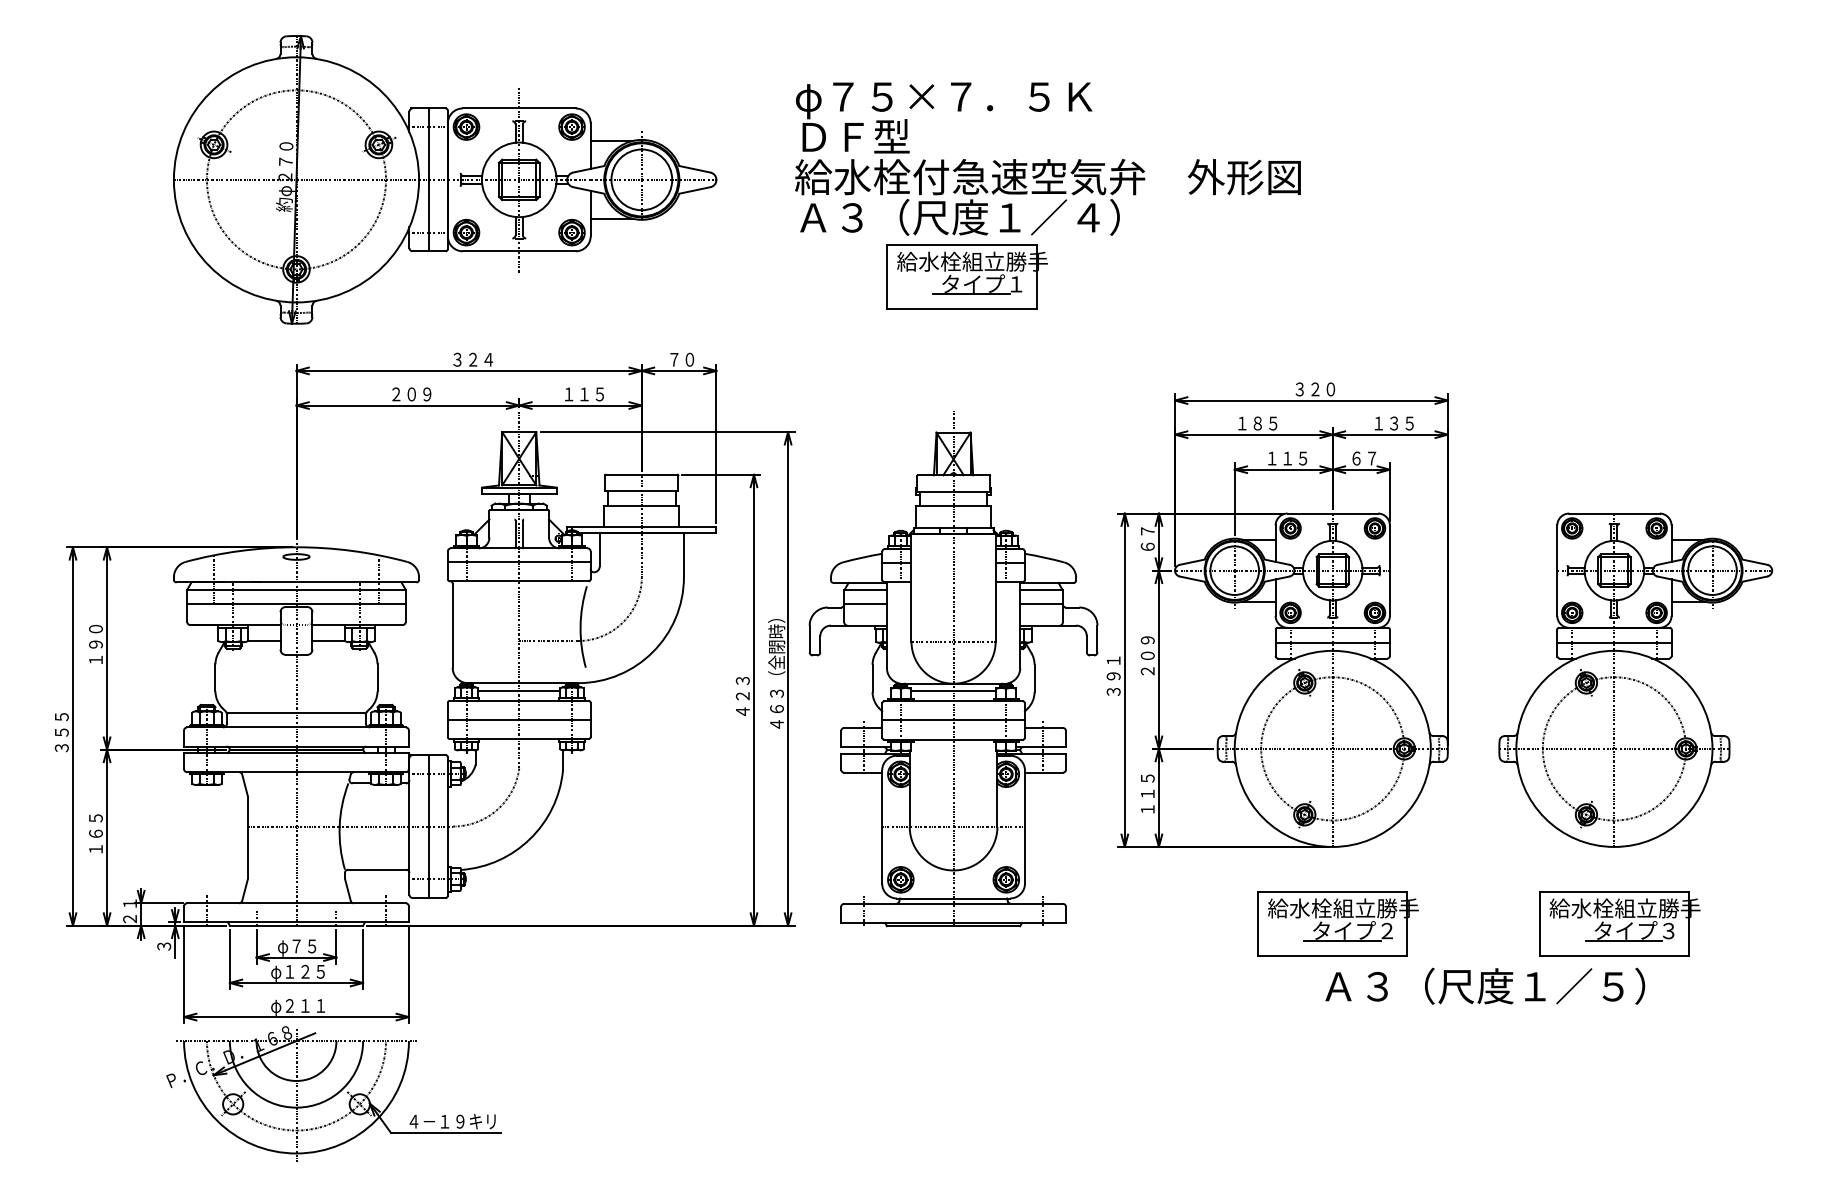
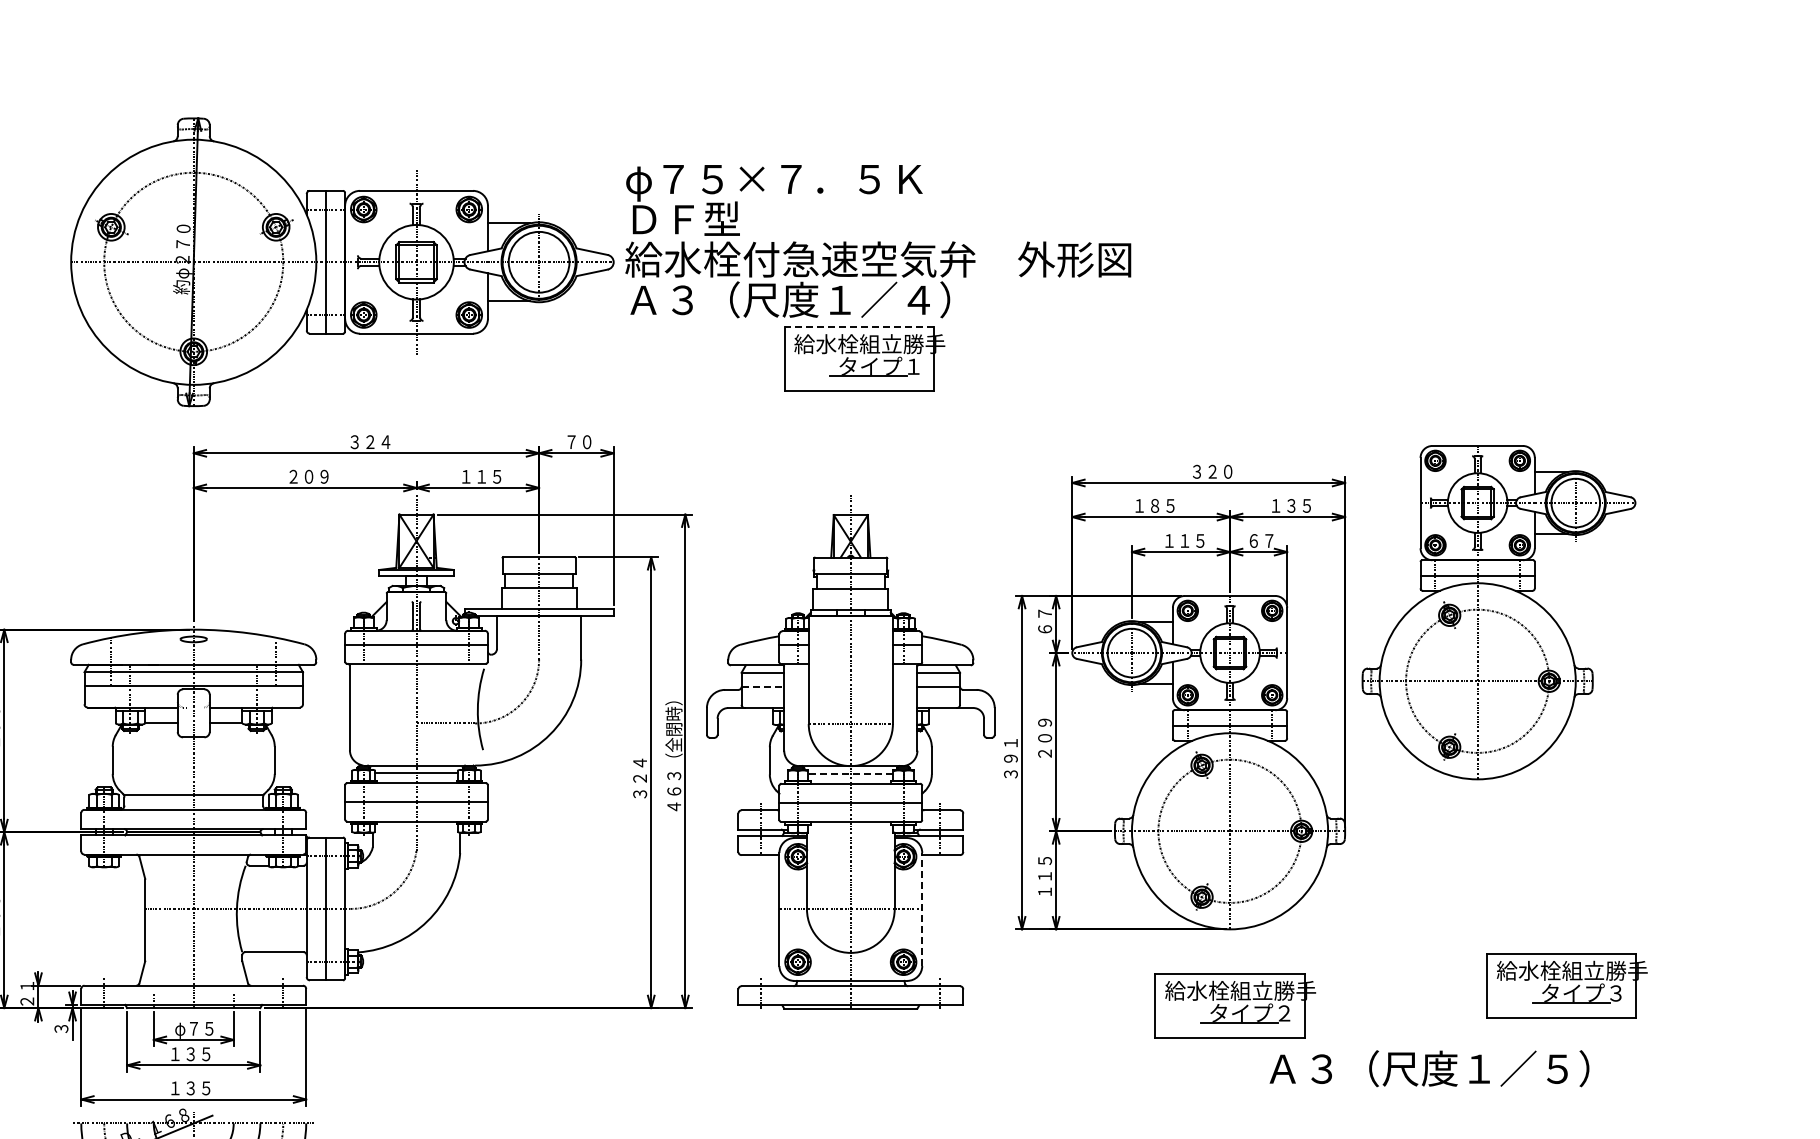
text: (1047, 158) -> (877, 240), moved
line: (961, 245) -> (858, 327), solid -> dashed
line: (866, 604) -> (763, 686), solid -> dashed
part: (1635, 679) -> (1498, 611), moved
line: (953, 691) -> (850, 773), solid -> dashed
text: (742, 696) -> (639, 778), ４２３ -> ３２４
line: (1024, 826) -> (921, 908), solid -> dashed
part: (1619, 923) -> (1566, 985), moved
text: (297, 972) -> (194, 1054), φ１２５ -> １３５
text: (1485, 985) -> (1429, 1067), moved
text: (297, 1007) -> (194, 1089), φ２１１ -> １３５

